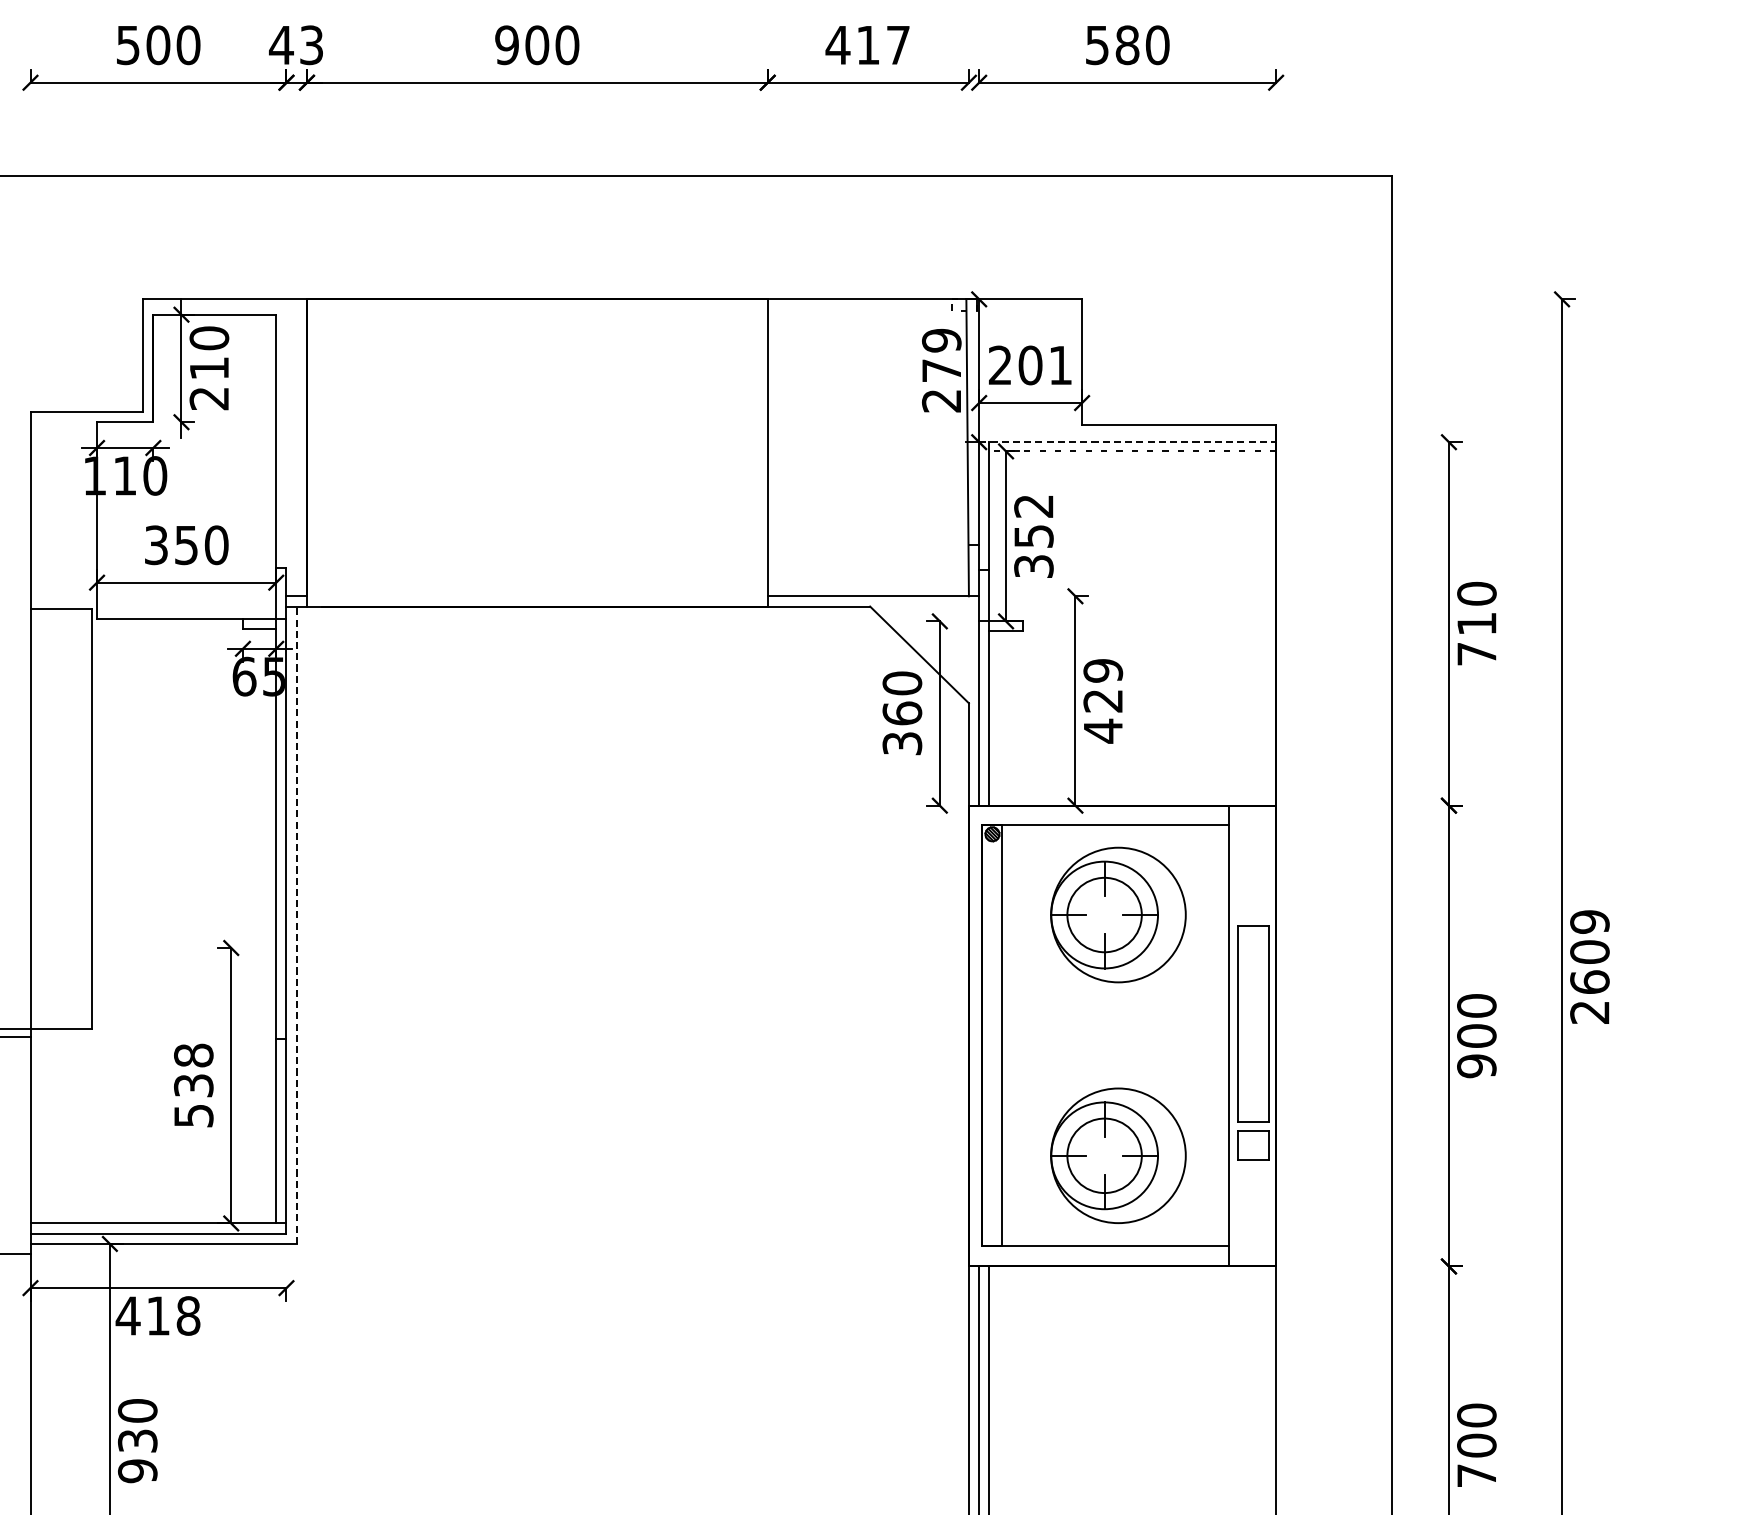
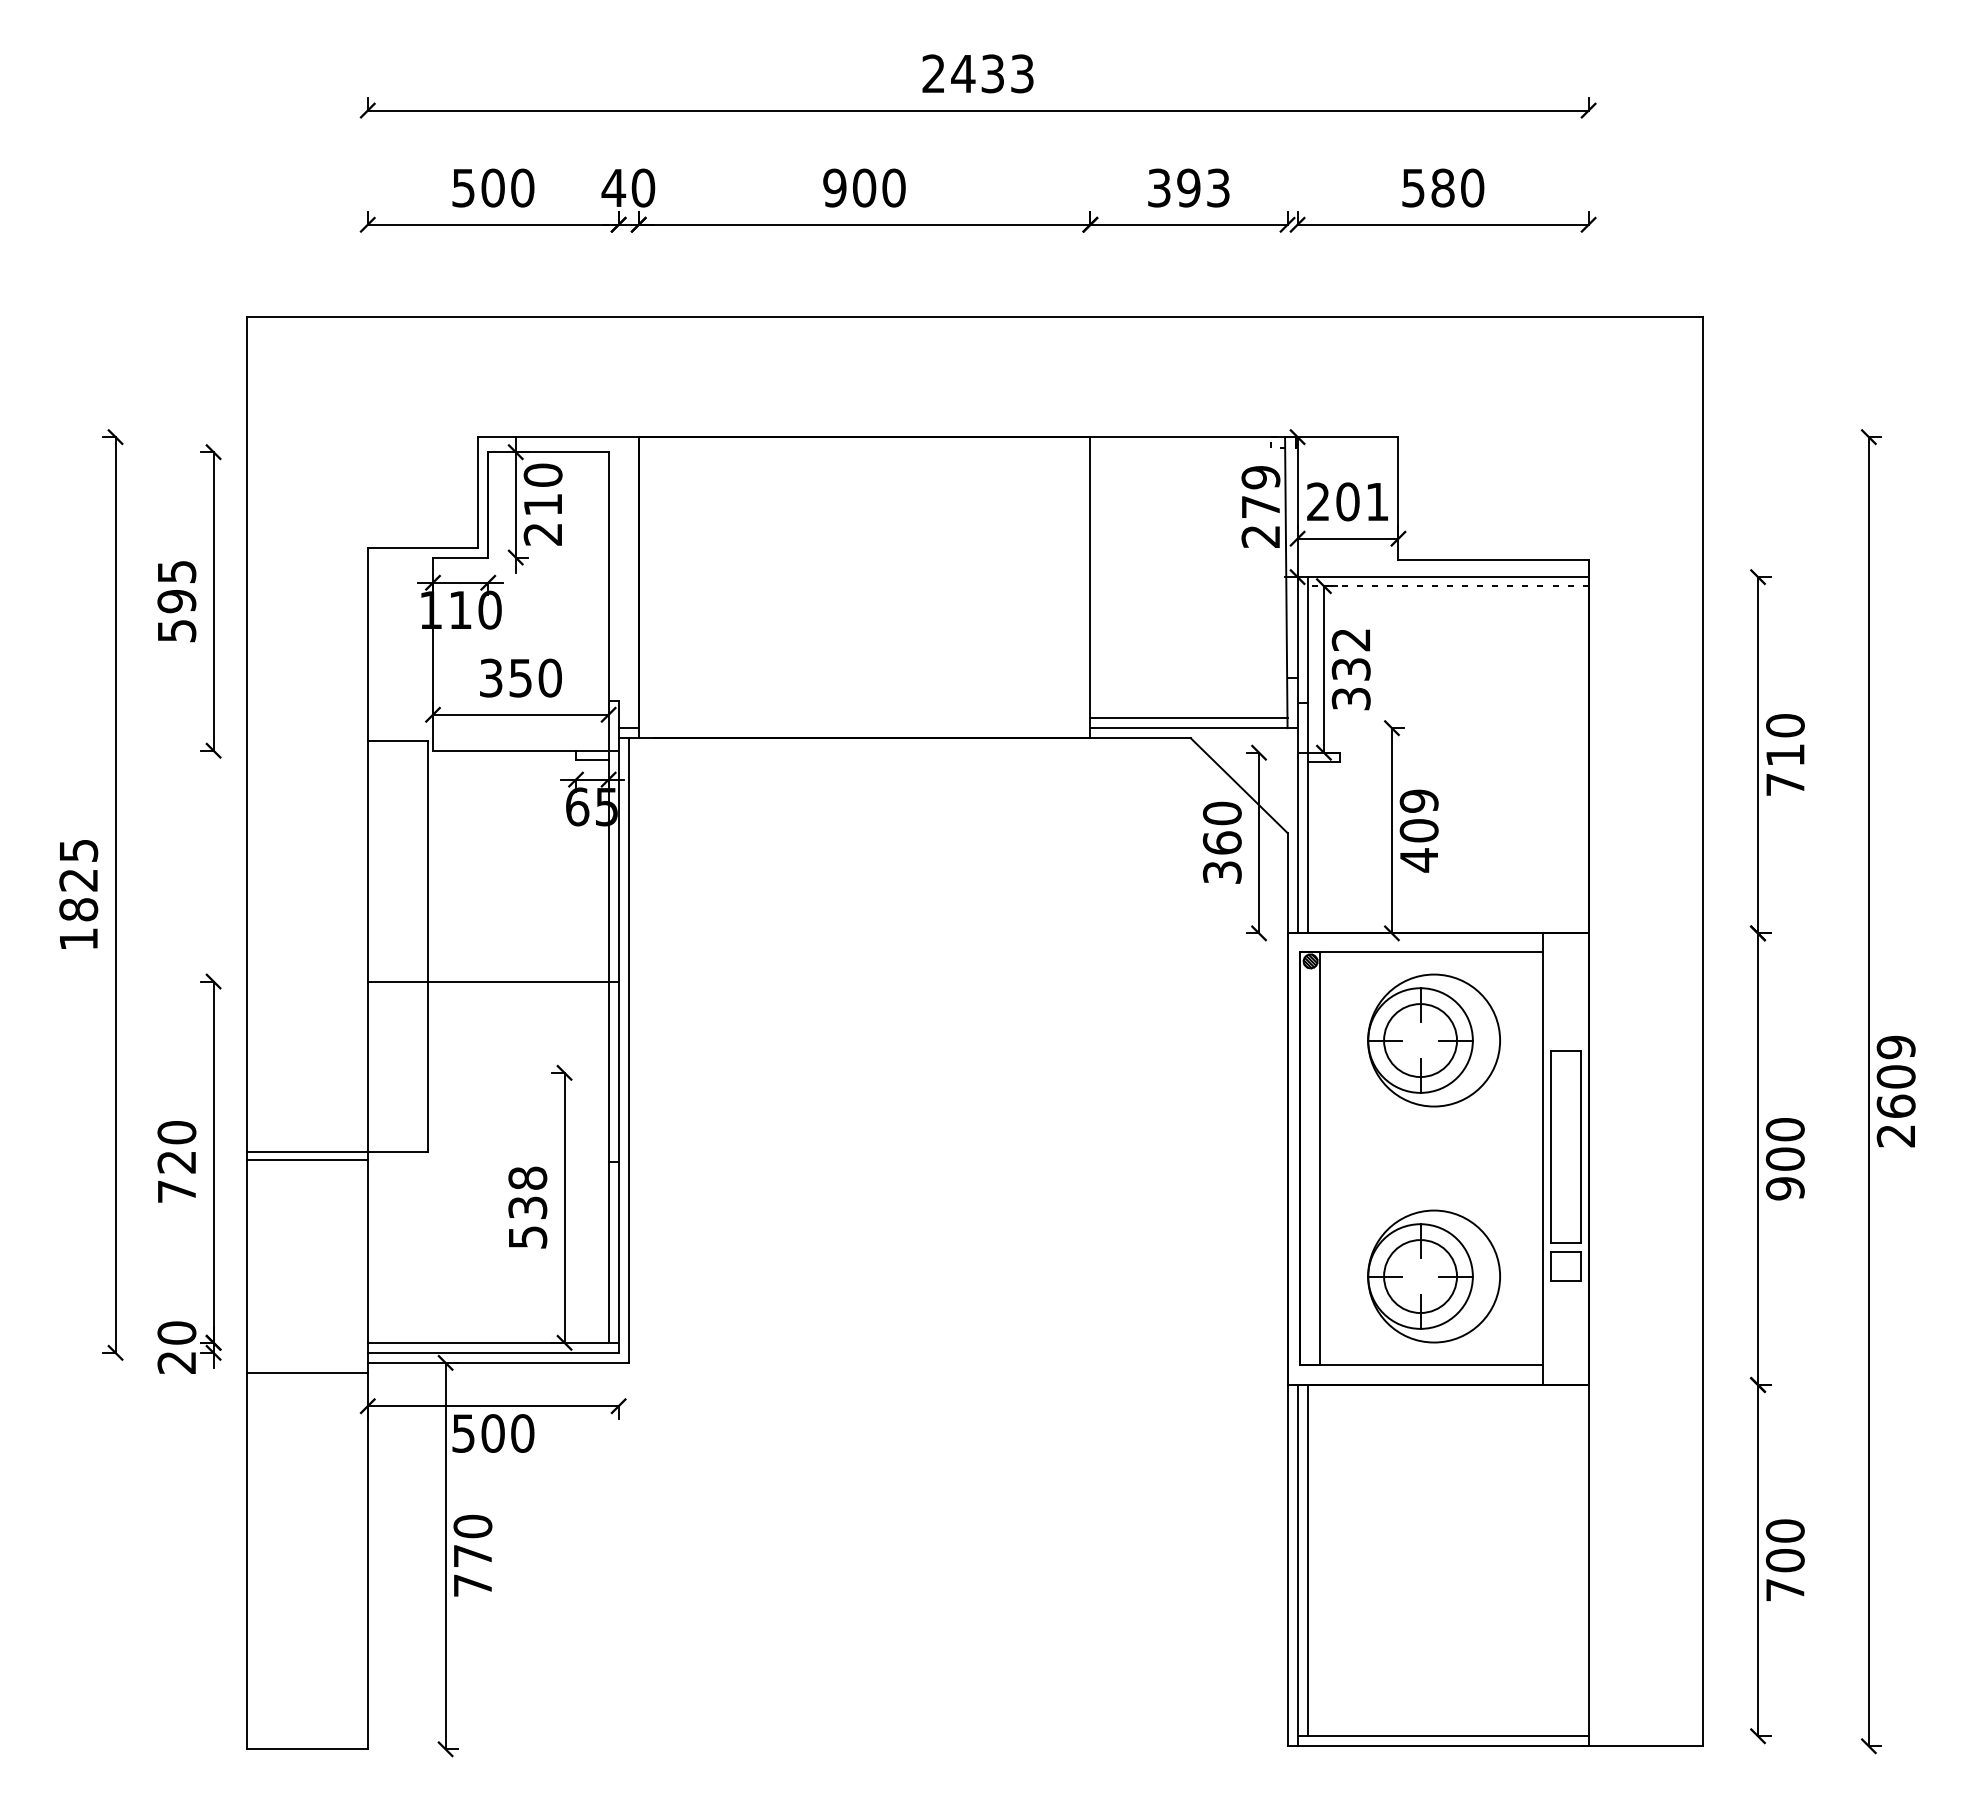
text: (311, 44) -> (643, 187), 43 -> 40
text: (867, 44) -> (1188, 187), 417 -> 393
line: (1128, 442) -> (1443, 577), dashed -> solid
text: (1033, 536) -> (1350, 669), 352 -> 332
line: (867, 586) -> (1188, 718), added
text: (1102, 700) -> (1418, 830), 429 -> 409
line: (157, 854) -> (492, 981), added
line: (296, 925) -> (628, 1050), dashed -> solid
text: (157, 1315) -> (492, 1433), 418 -> 500
text: (137, 1456) -> (472, 1571), 930 -> 770

